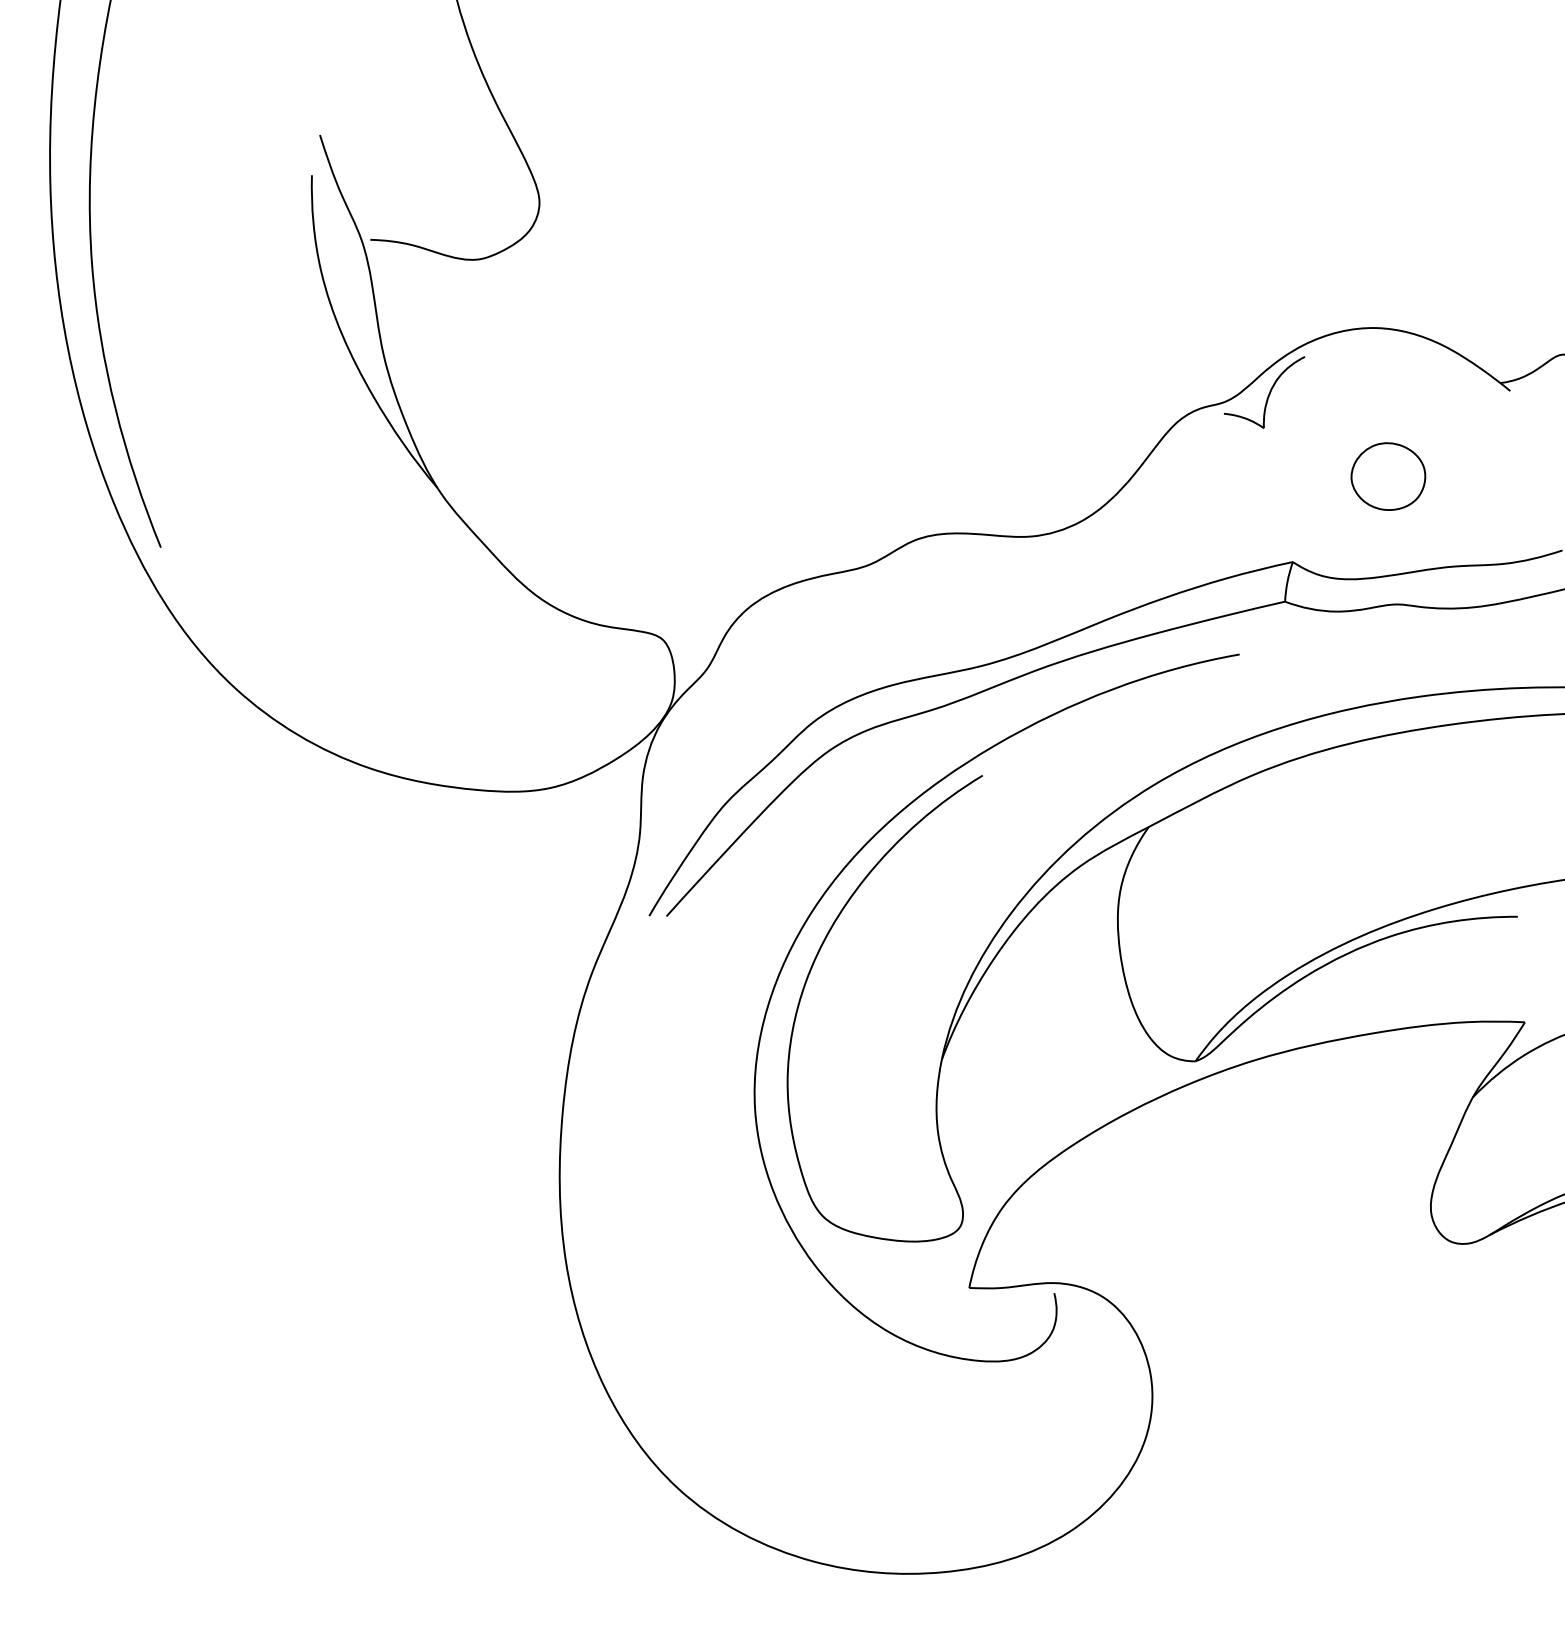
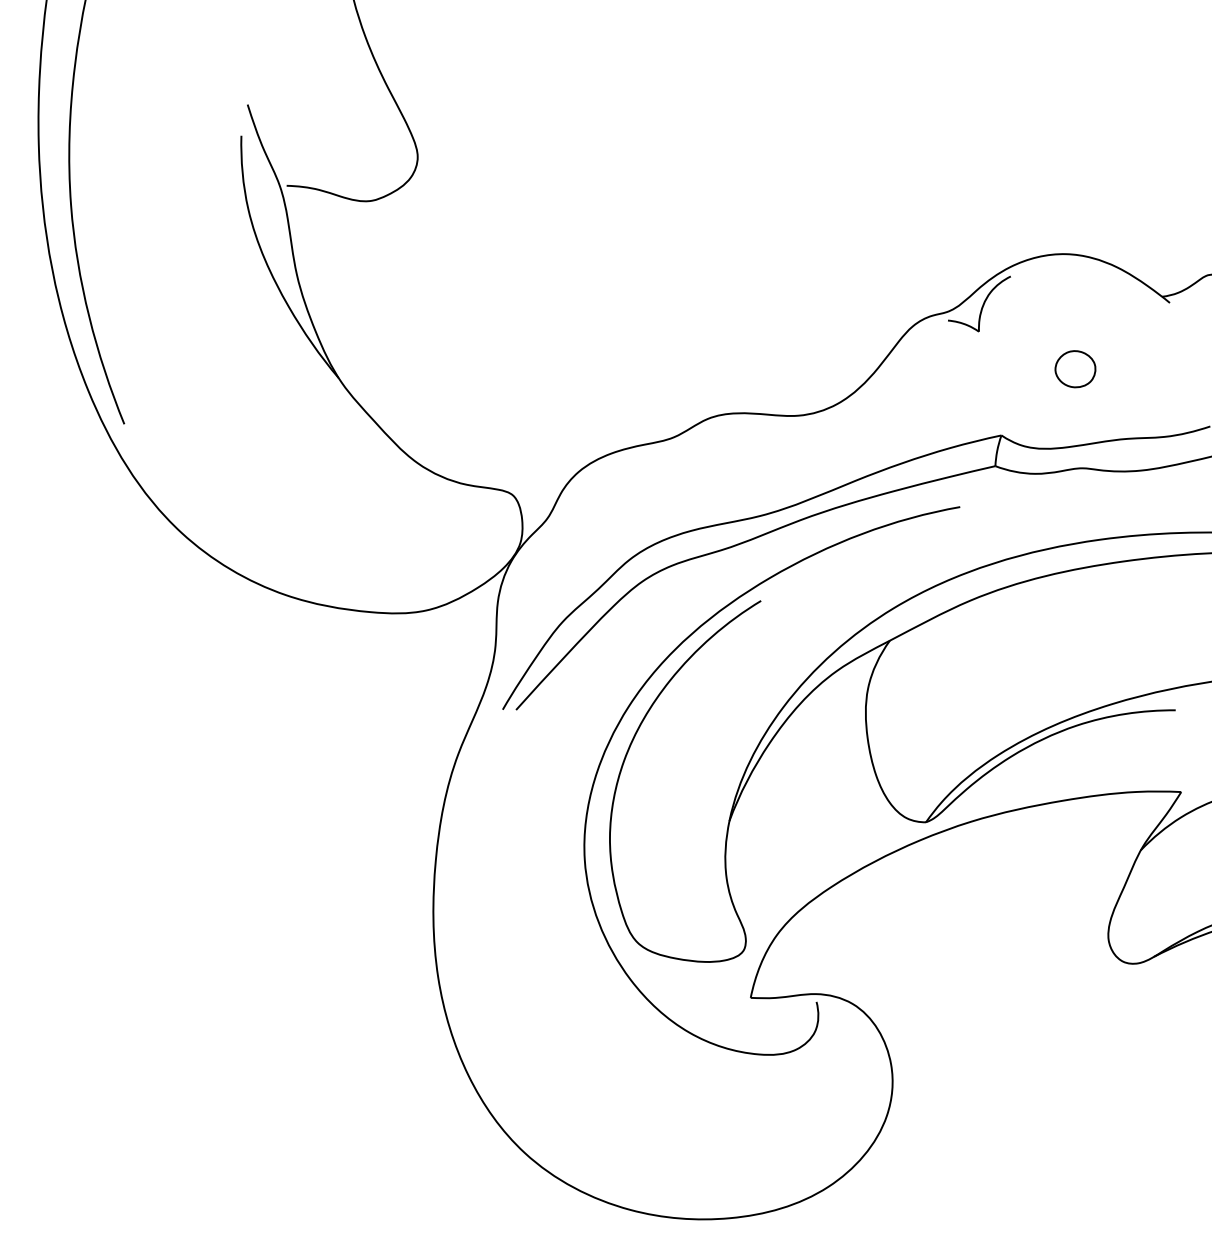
part: (1388, 476) -> (1075, 369), size x0.7

